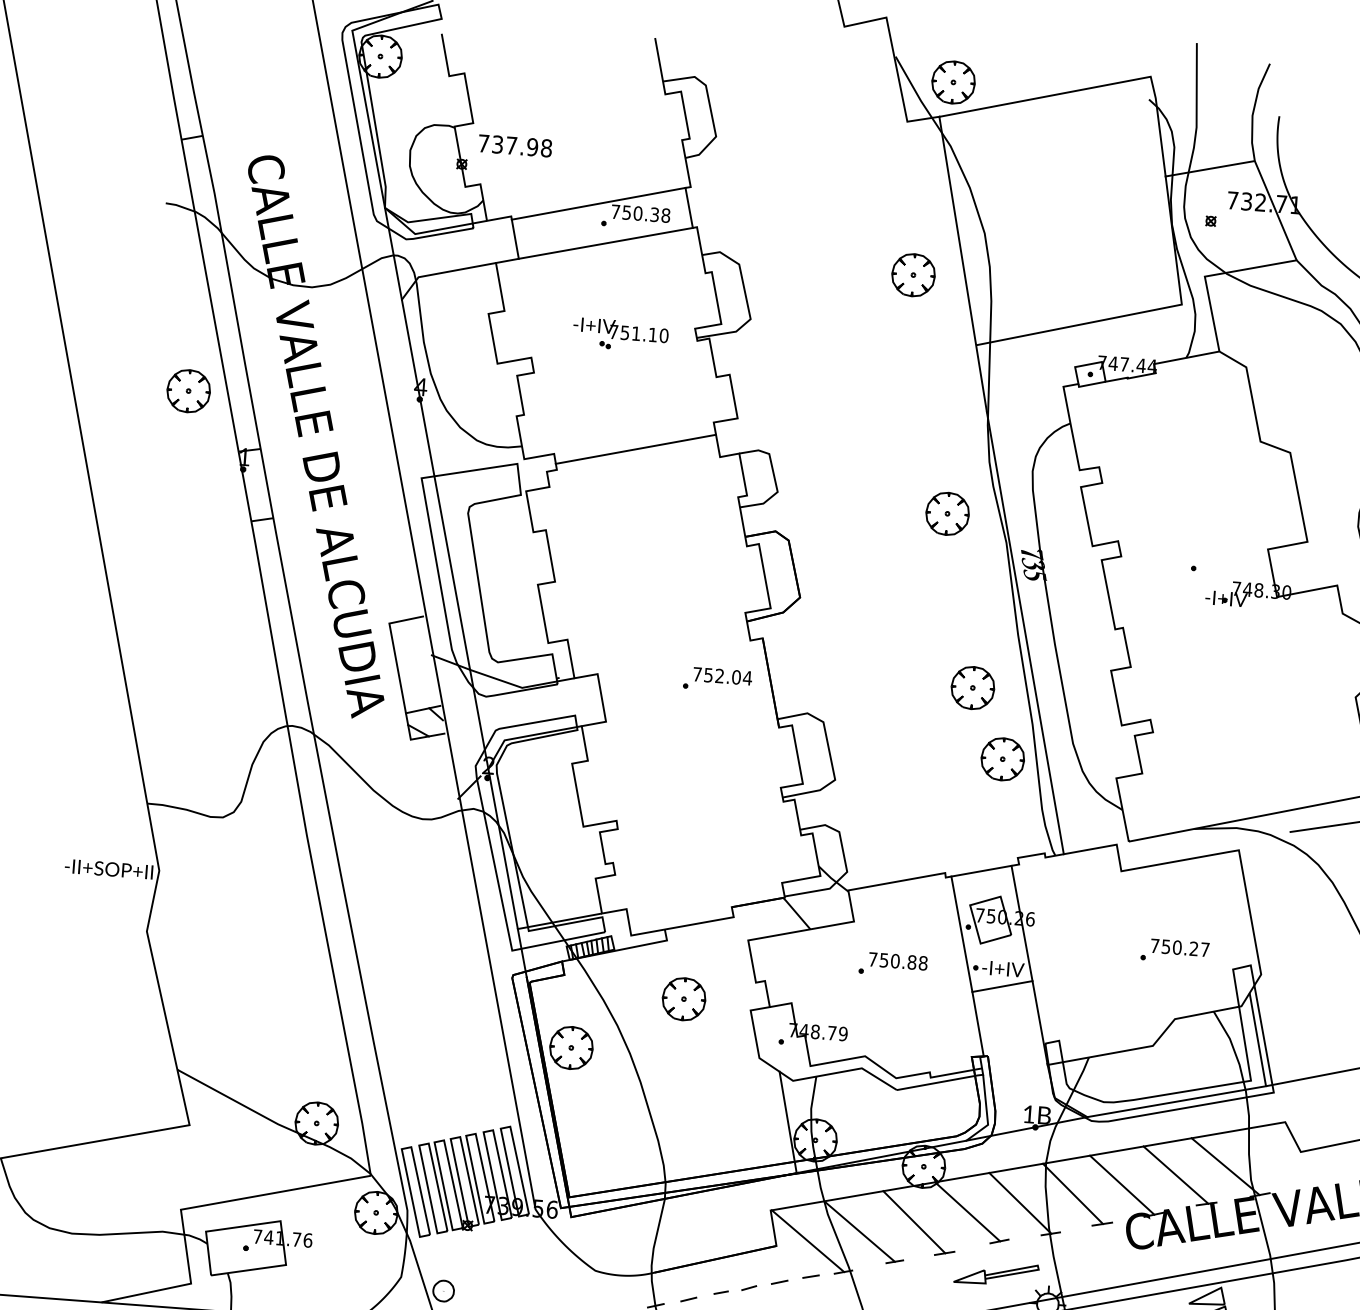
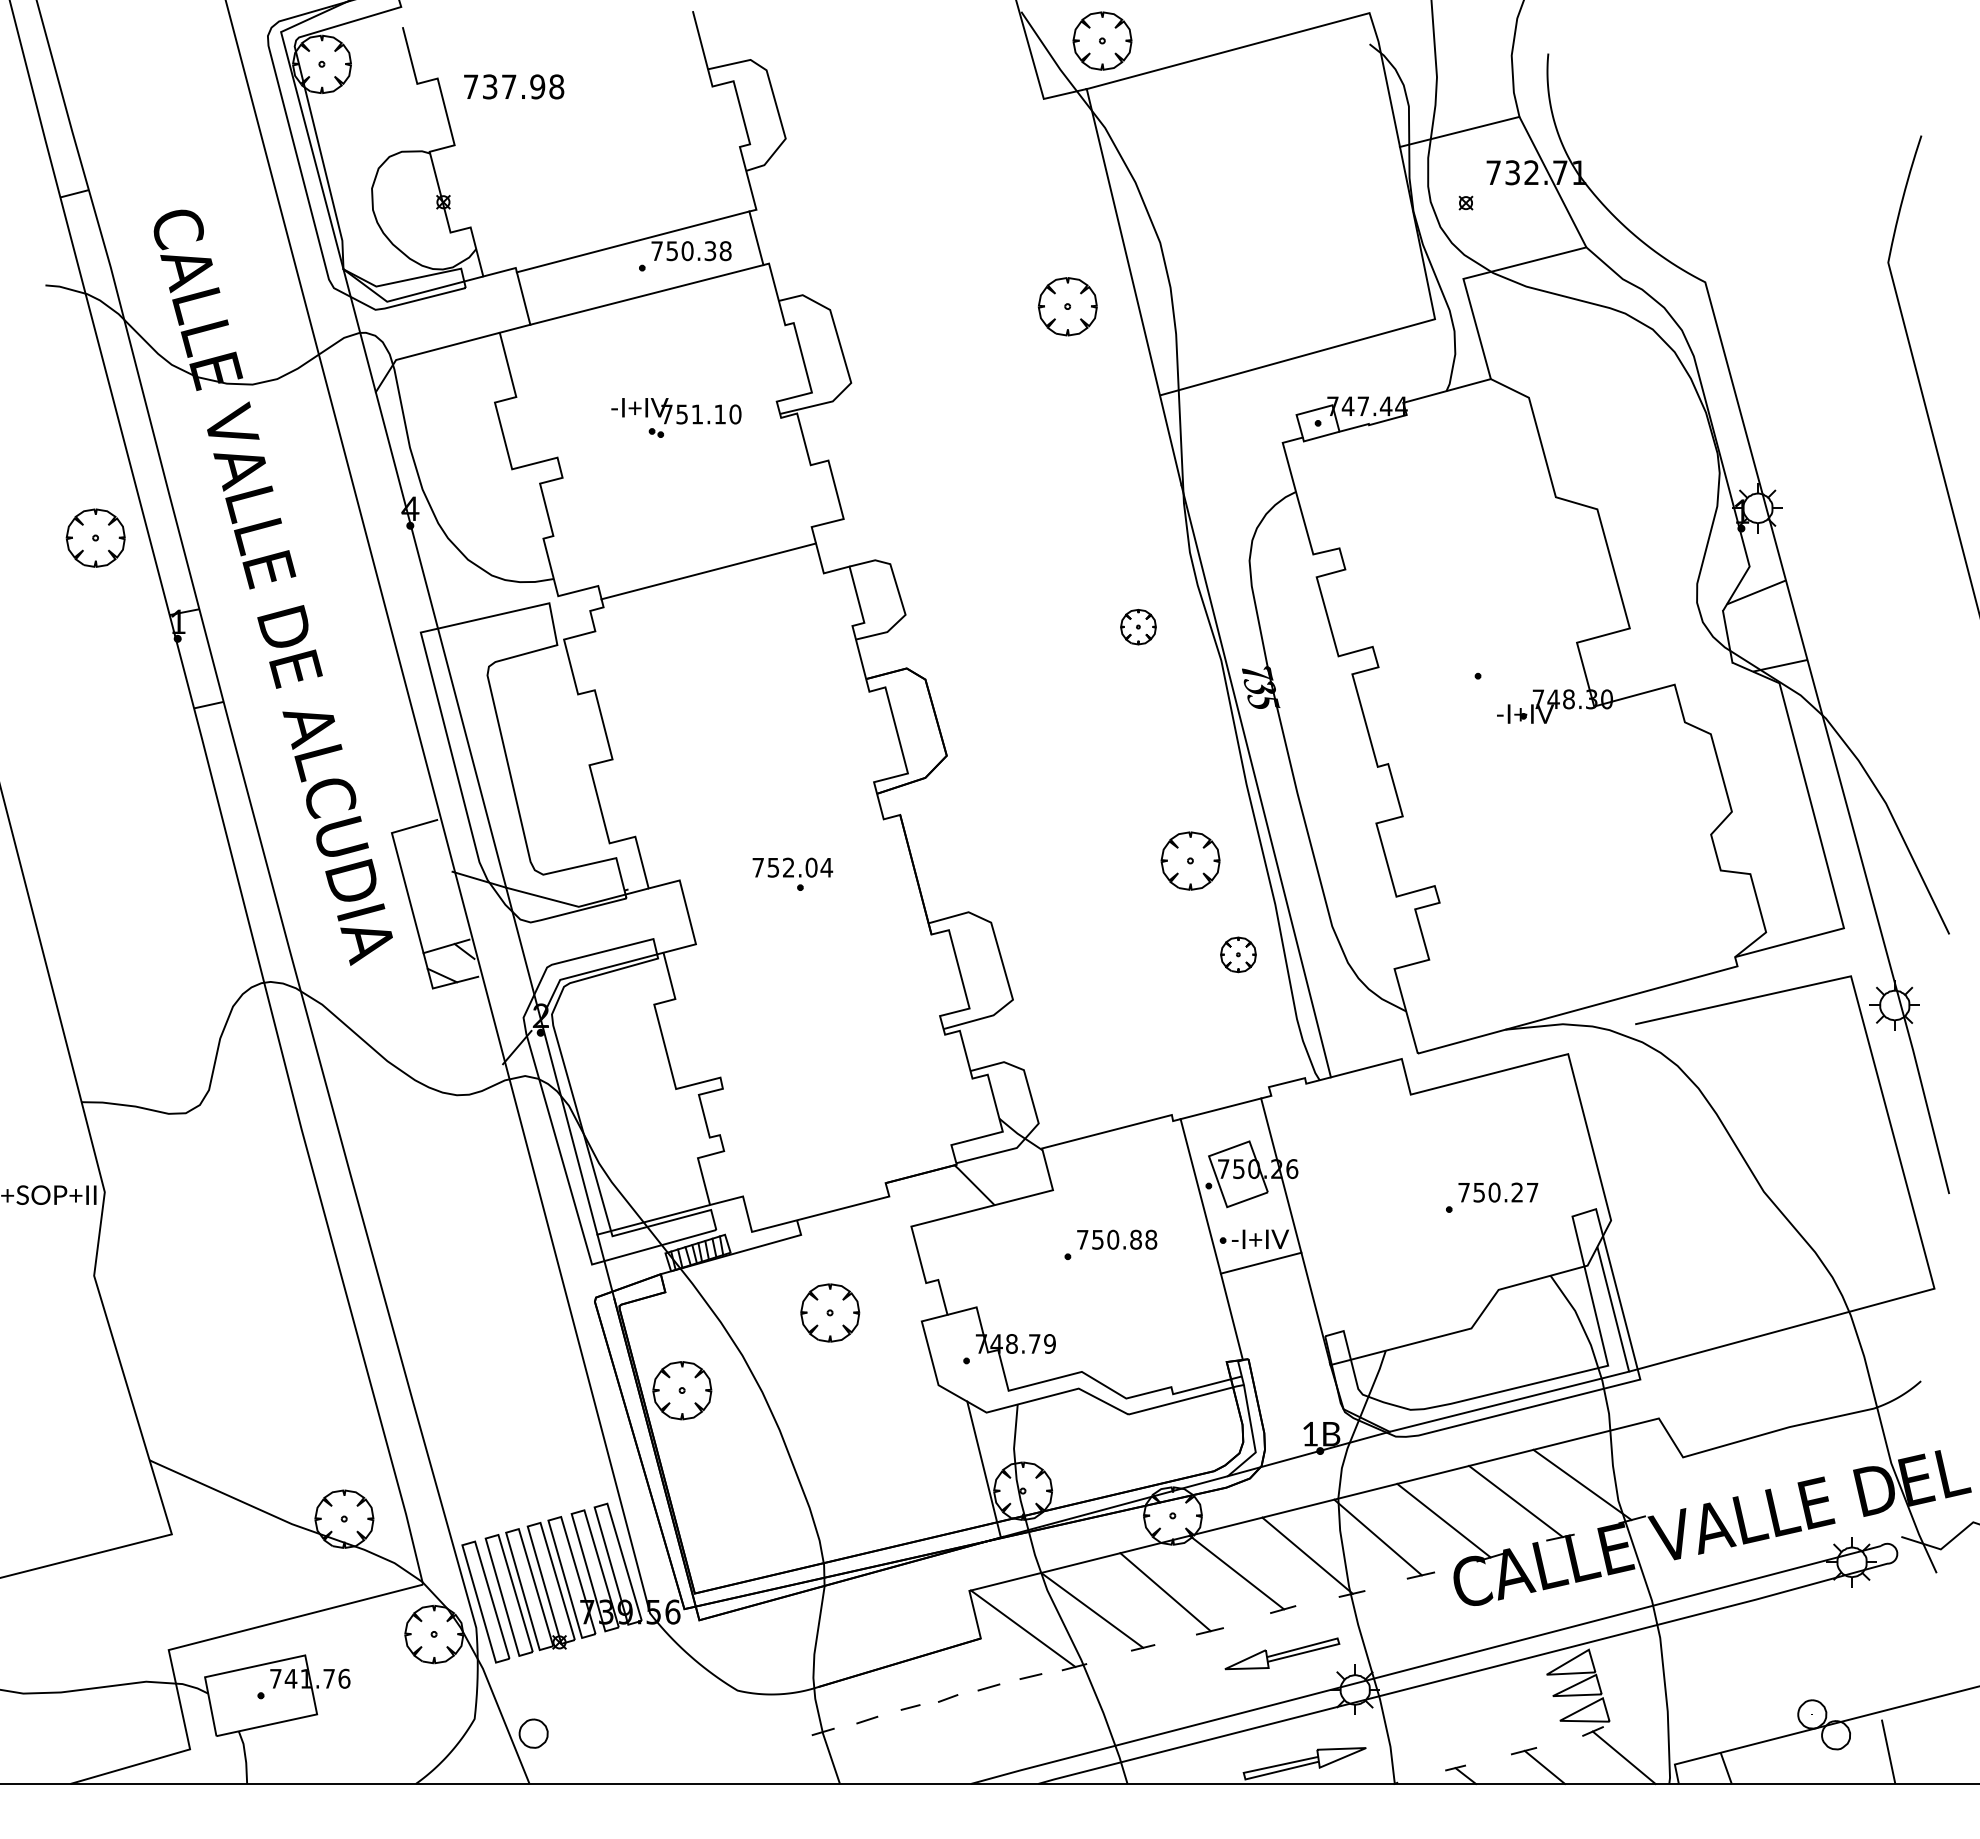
text: (515, 145) -> (514, 86), moved
part: (947, 513) -> (1138, 626), size x0.6
text: (722, 676) -> (792, 867), moved
part: (1002, 759) -> (1238, 954), size x0.6

